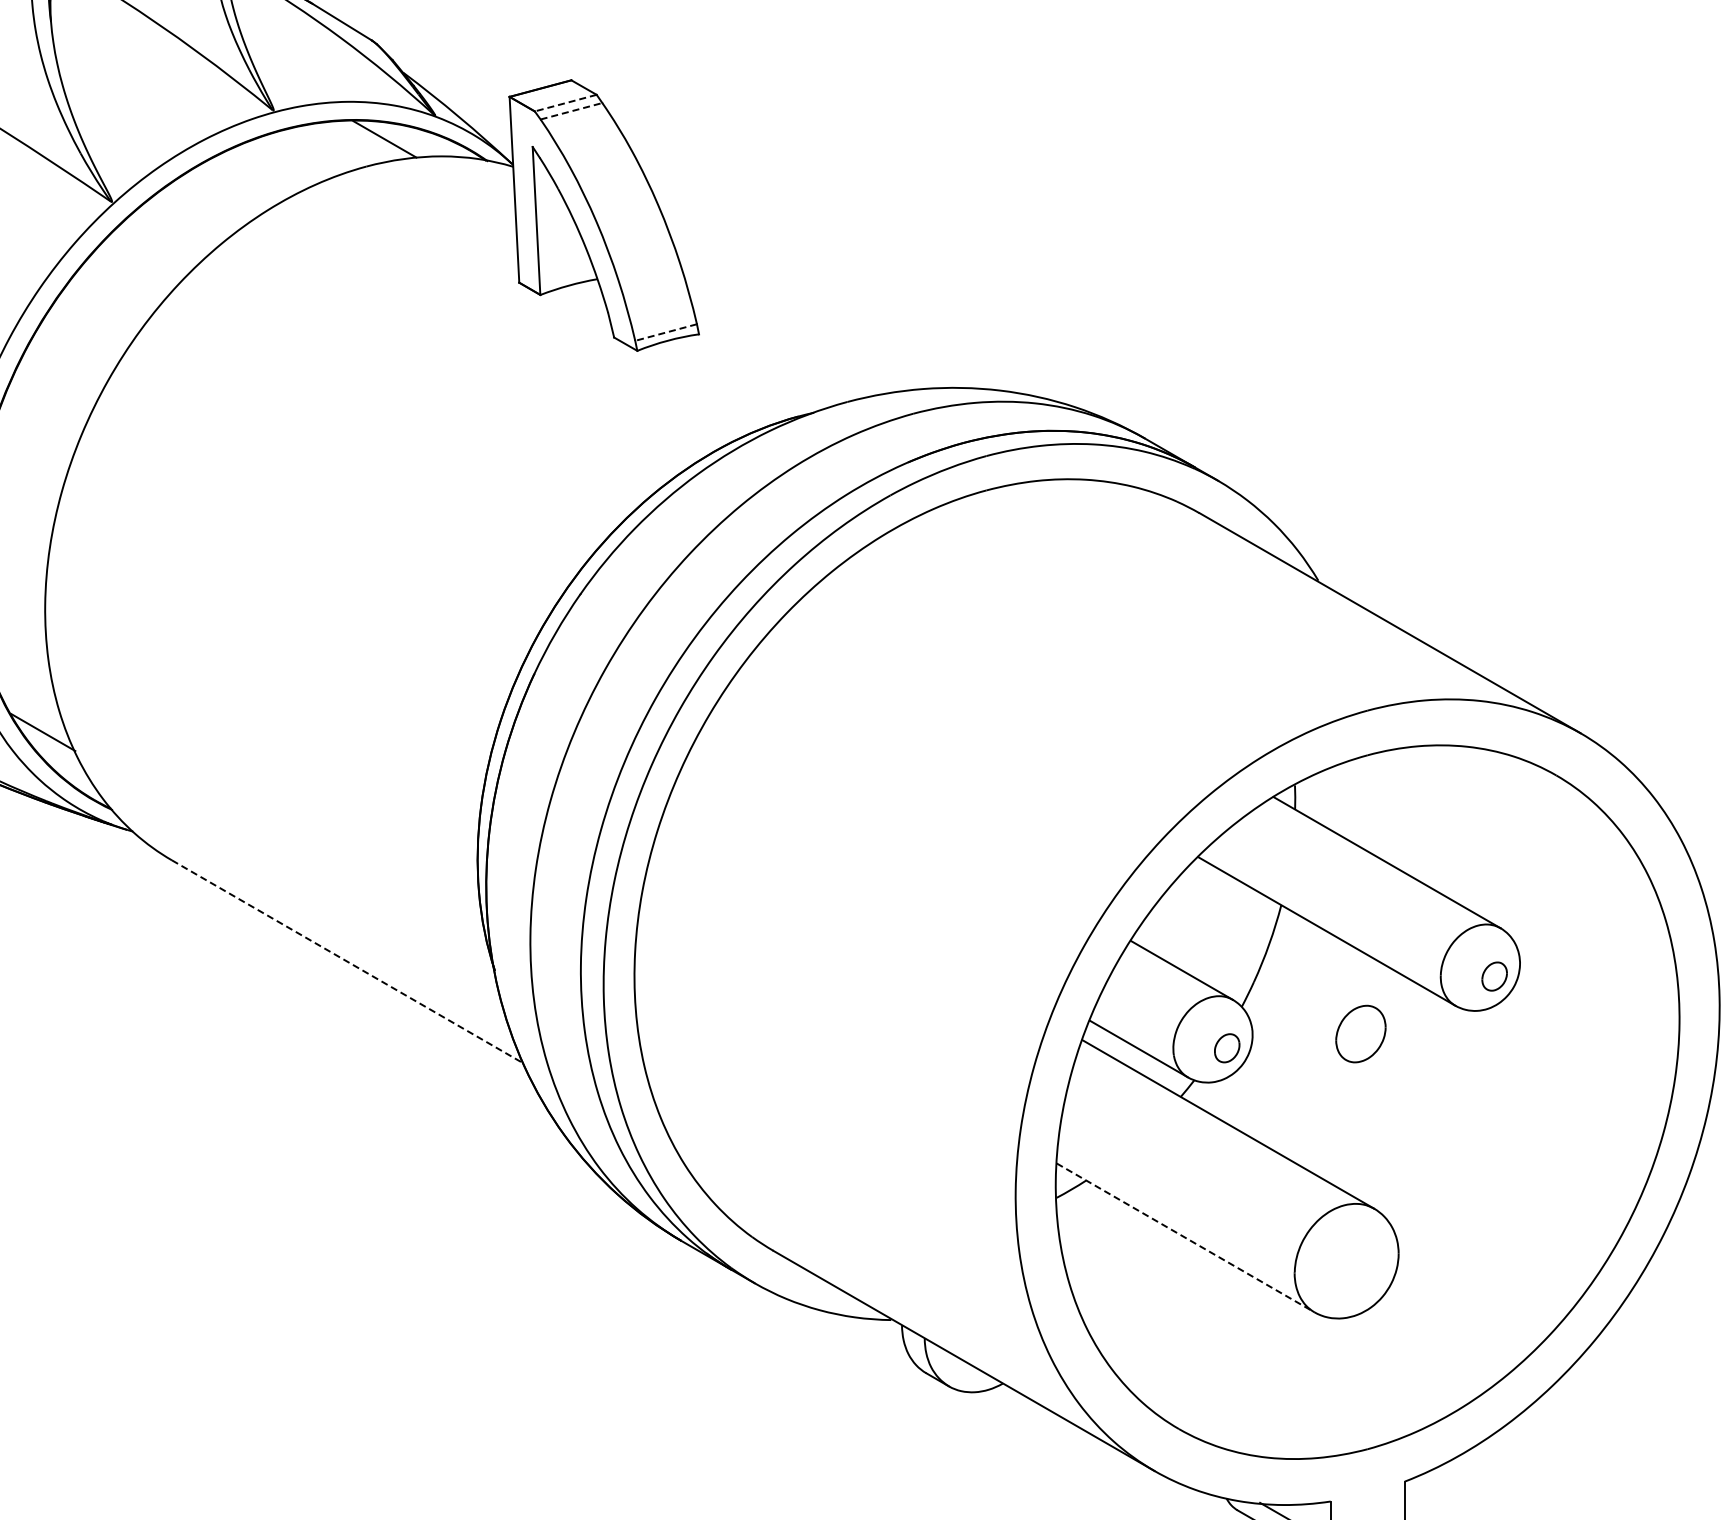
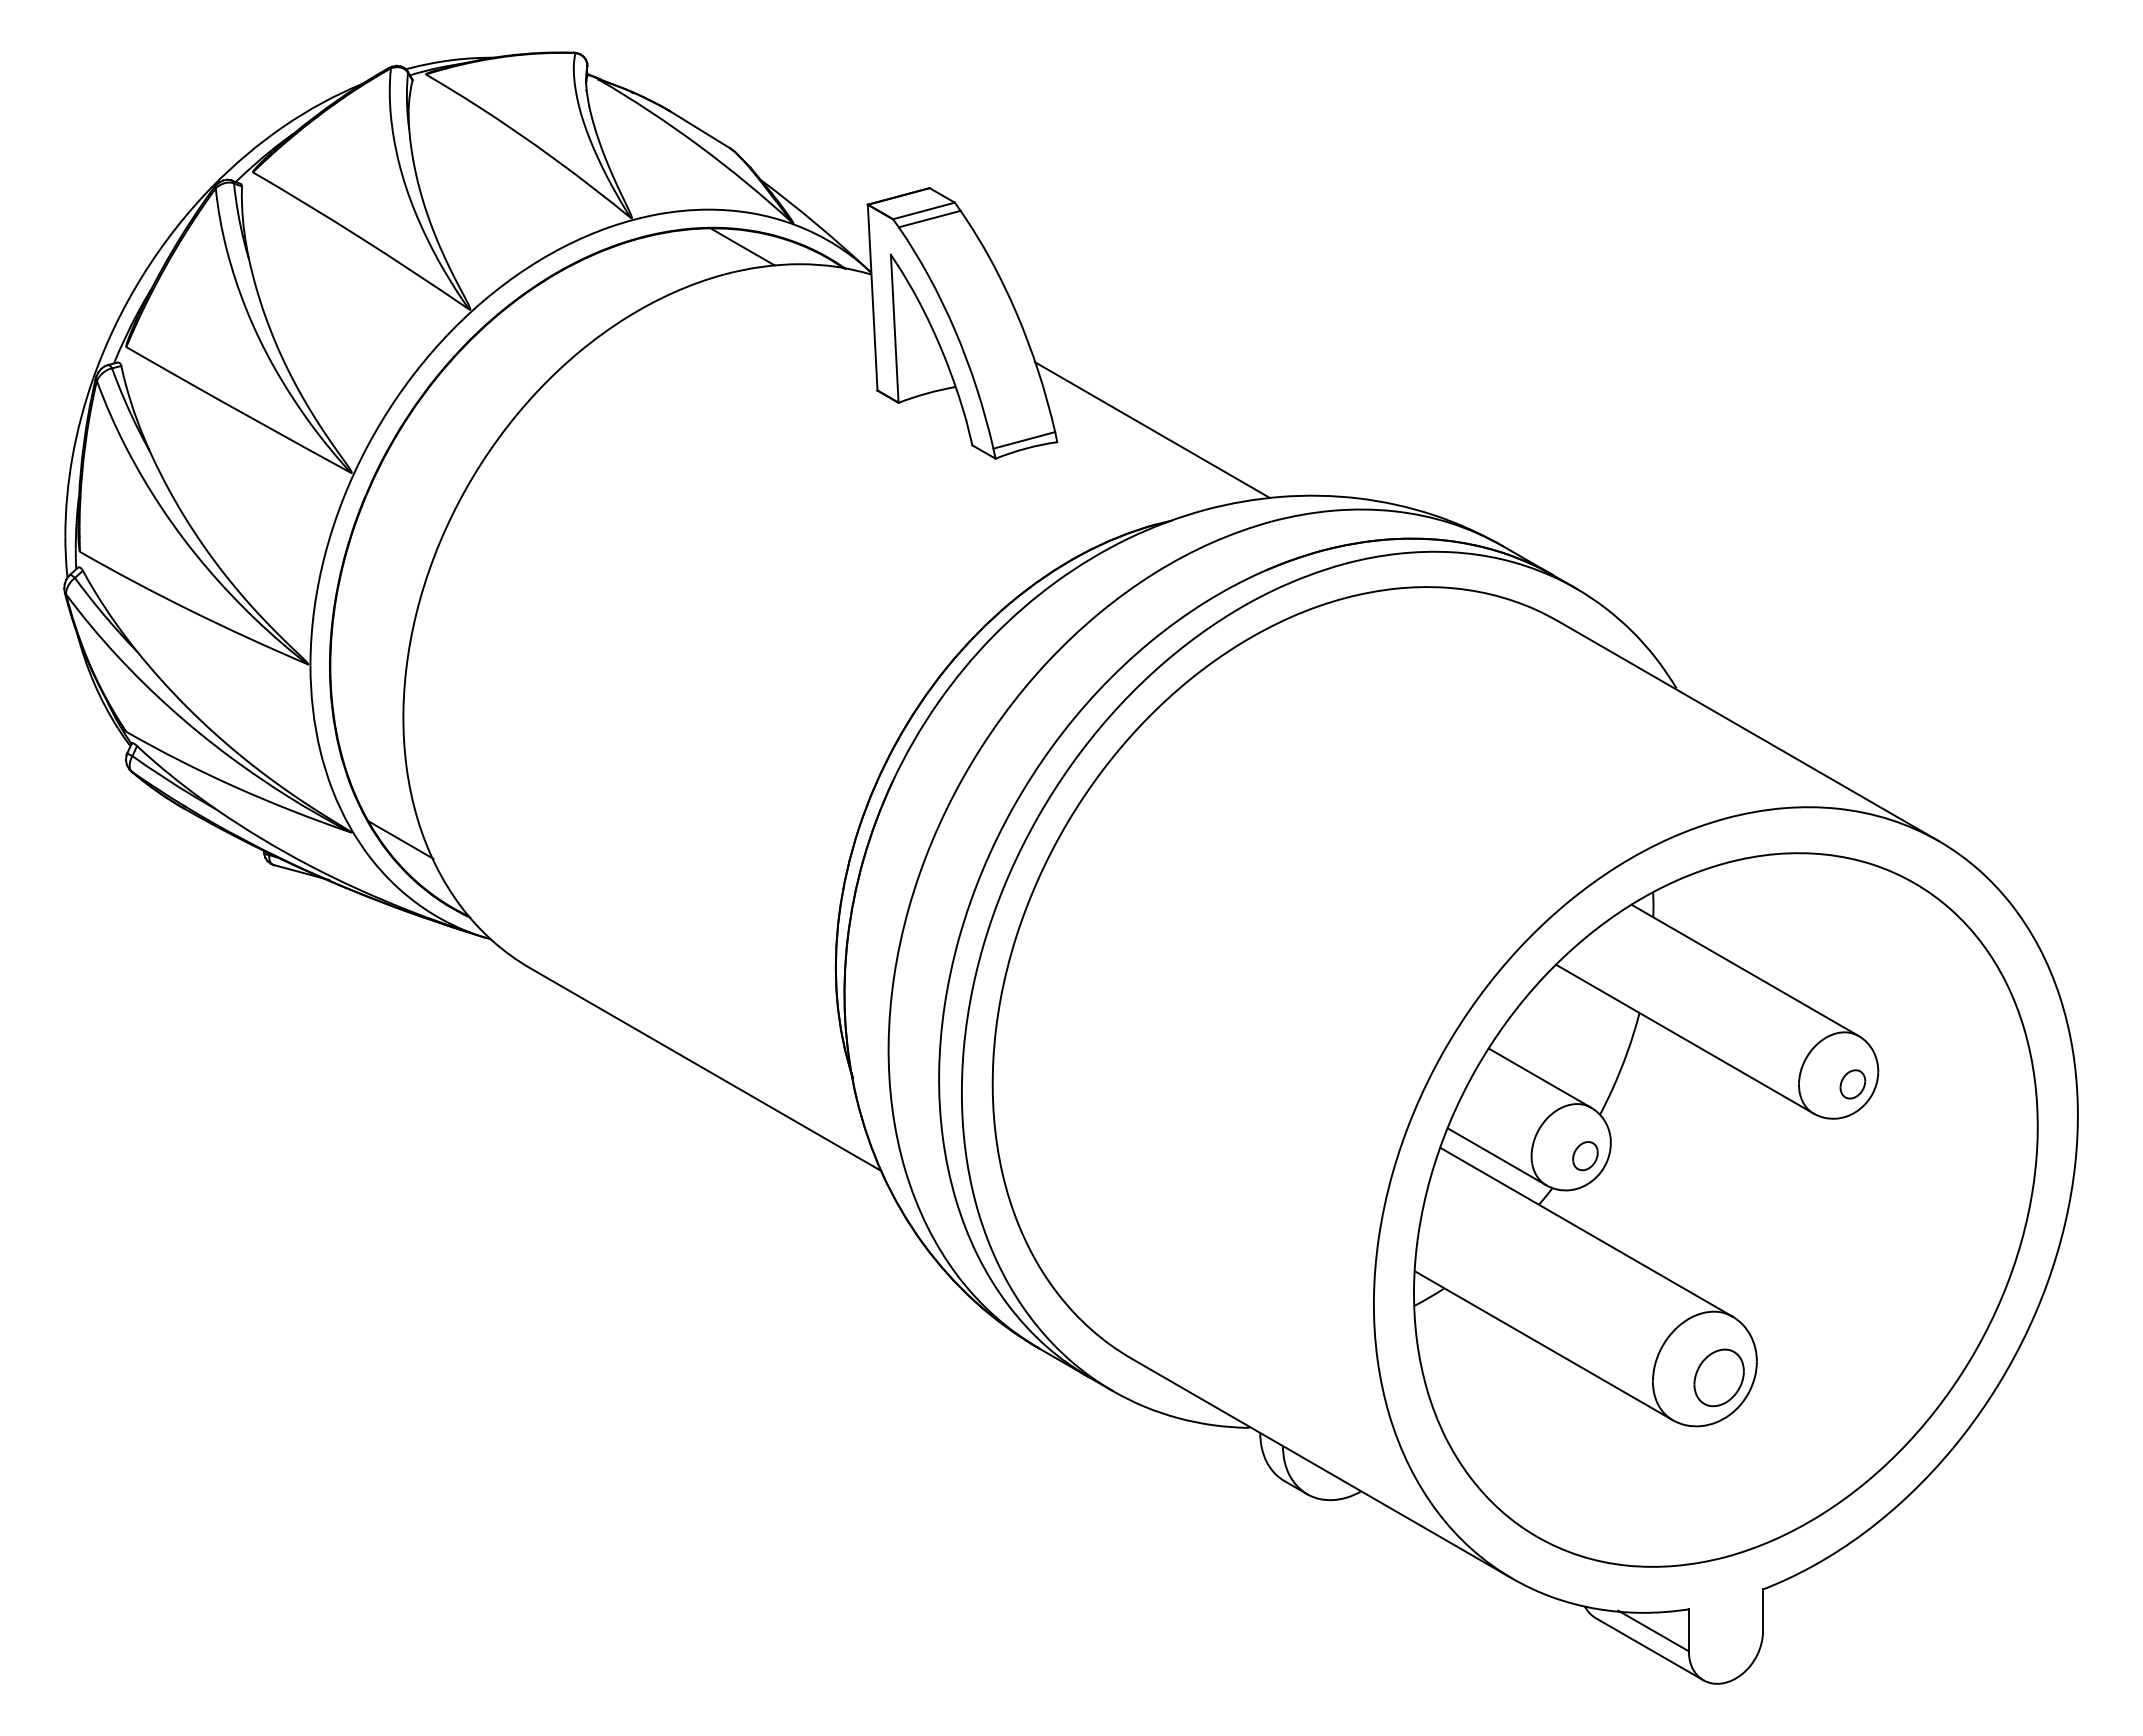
line: (565, 103) -> (923, 211), dashed -> solid
line: (571, 111) -> (929, 219), dashed -> solid
line: (793, 321) -> (1151, 429), added
line: (666, 332) -> (1024, 440), dashed -> solid
line: (347, 961) -> (705, 1069), dashed -> solid
part: (1360, 1033) -> (1718, 1377), moved
line: (1185, 1237) -> (1543, 1345), dashed -> solid

